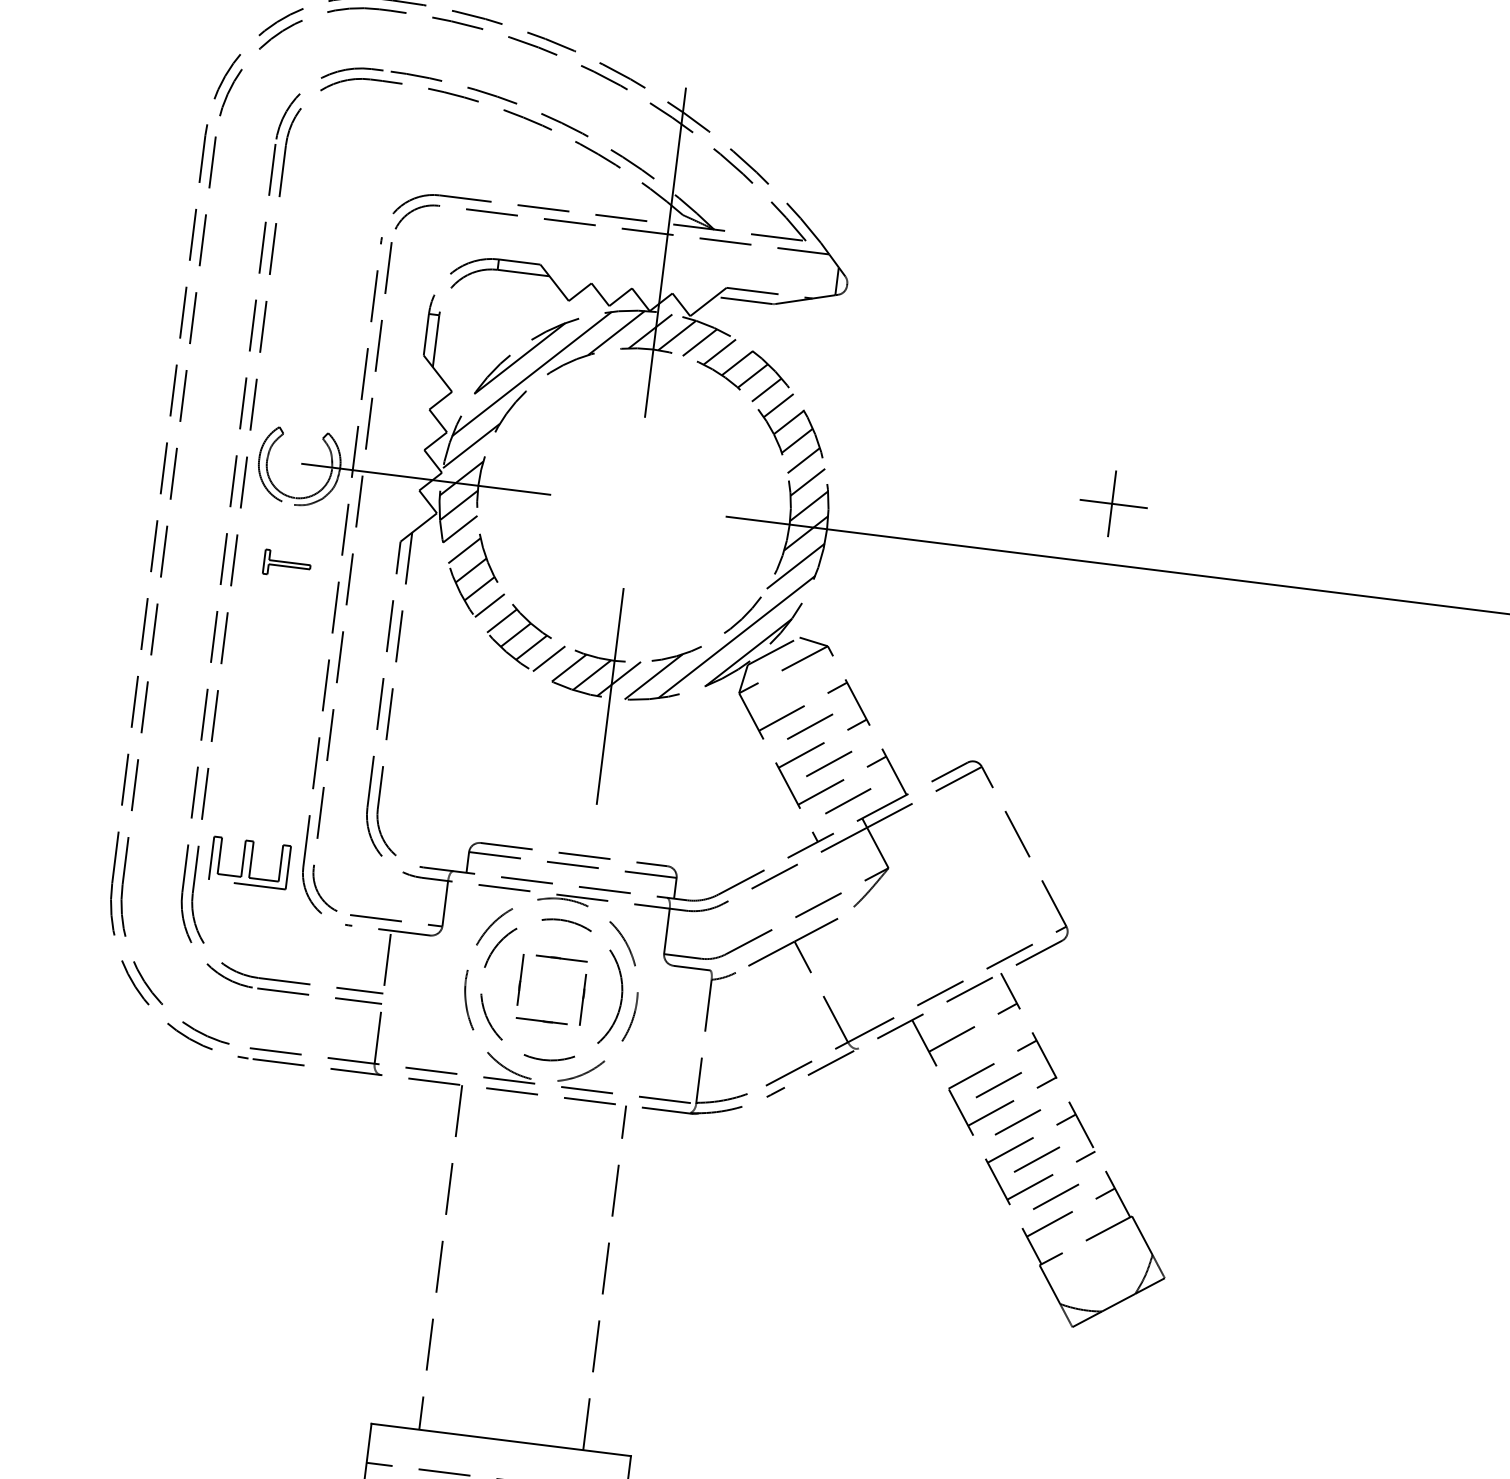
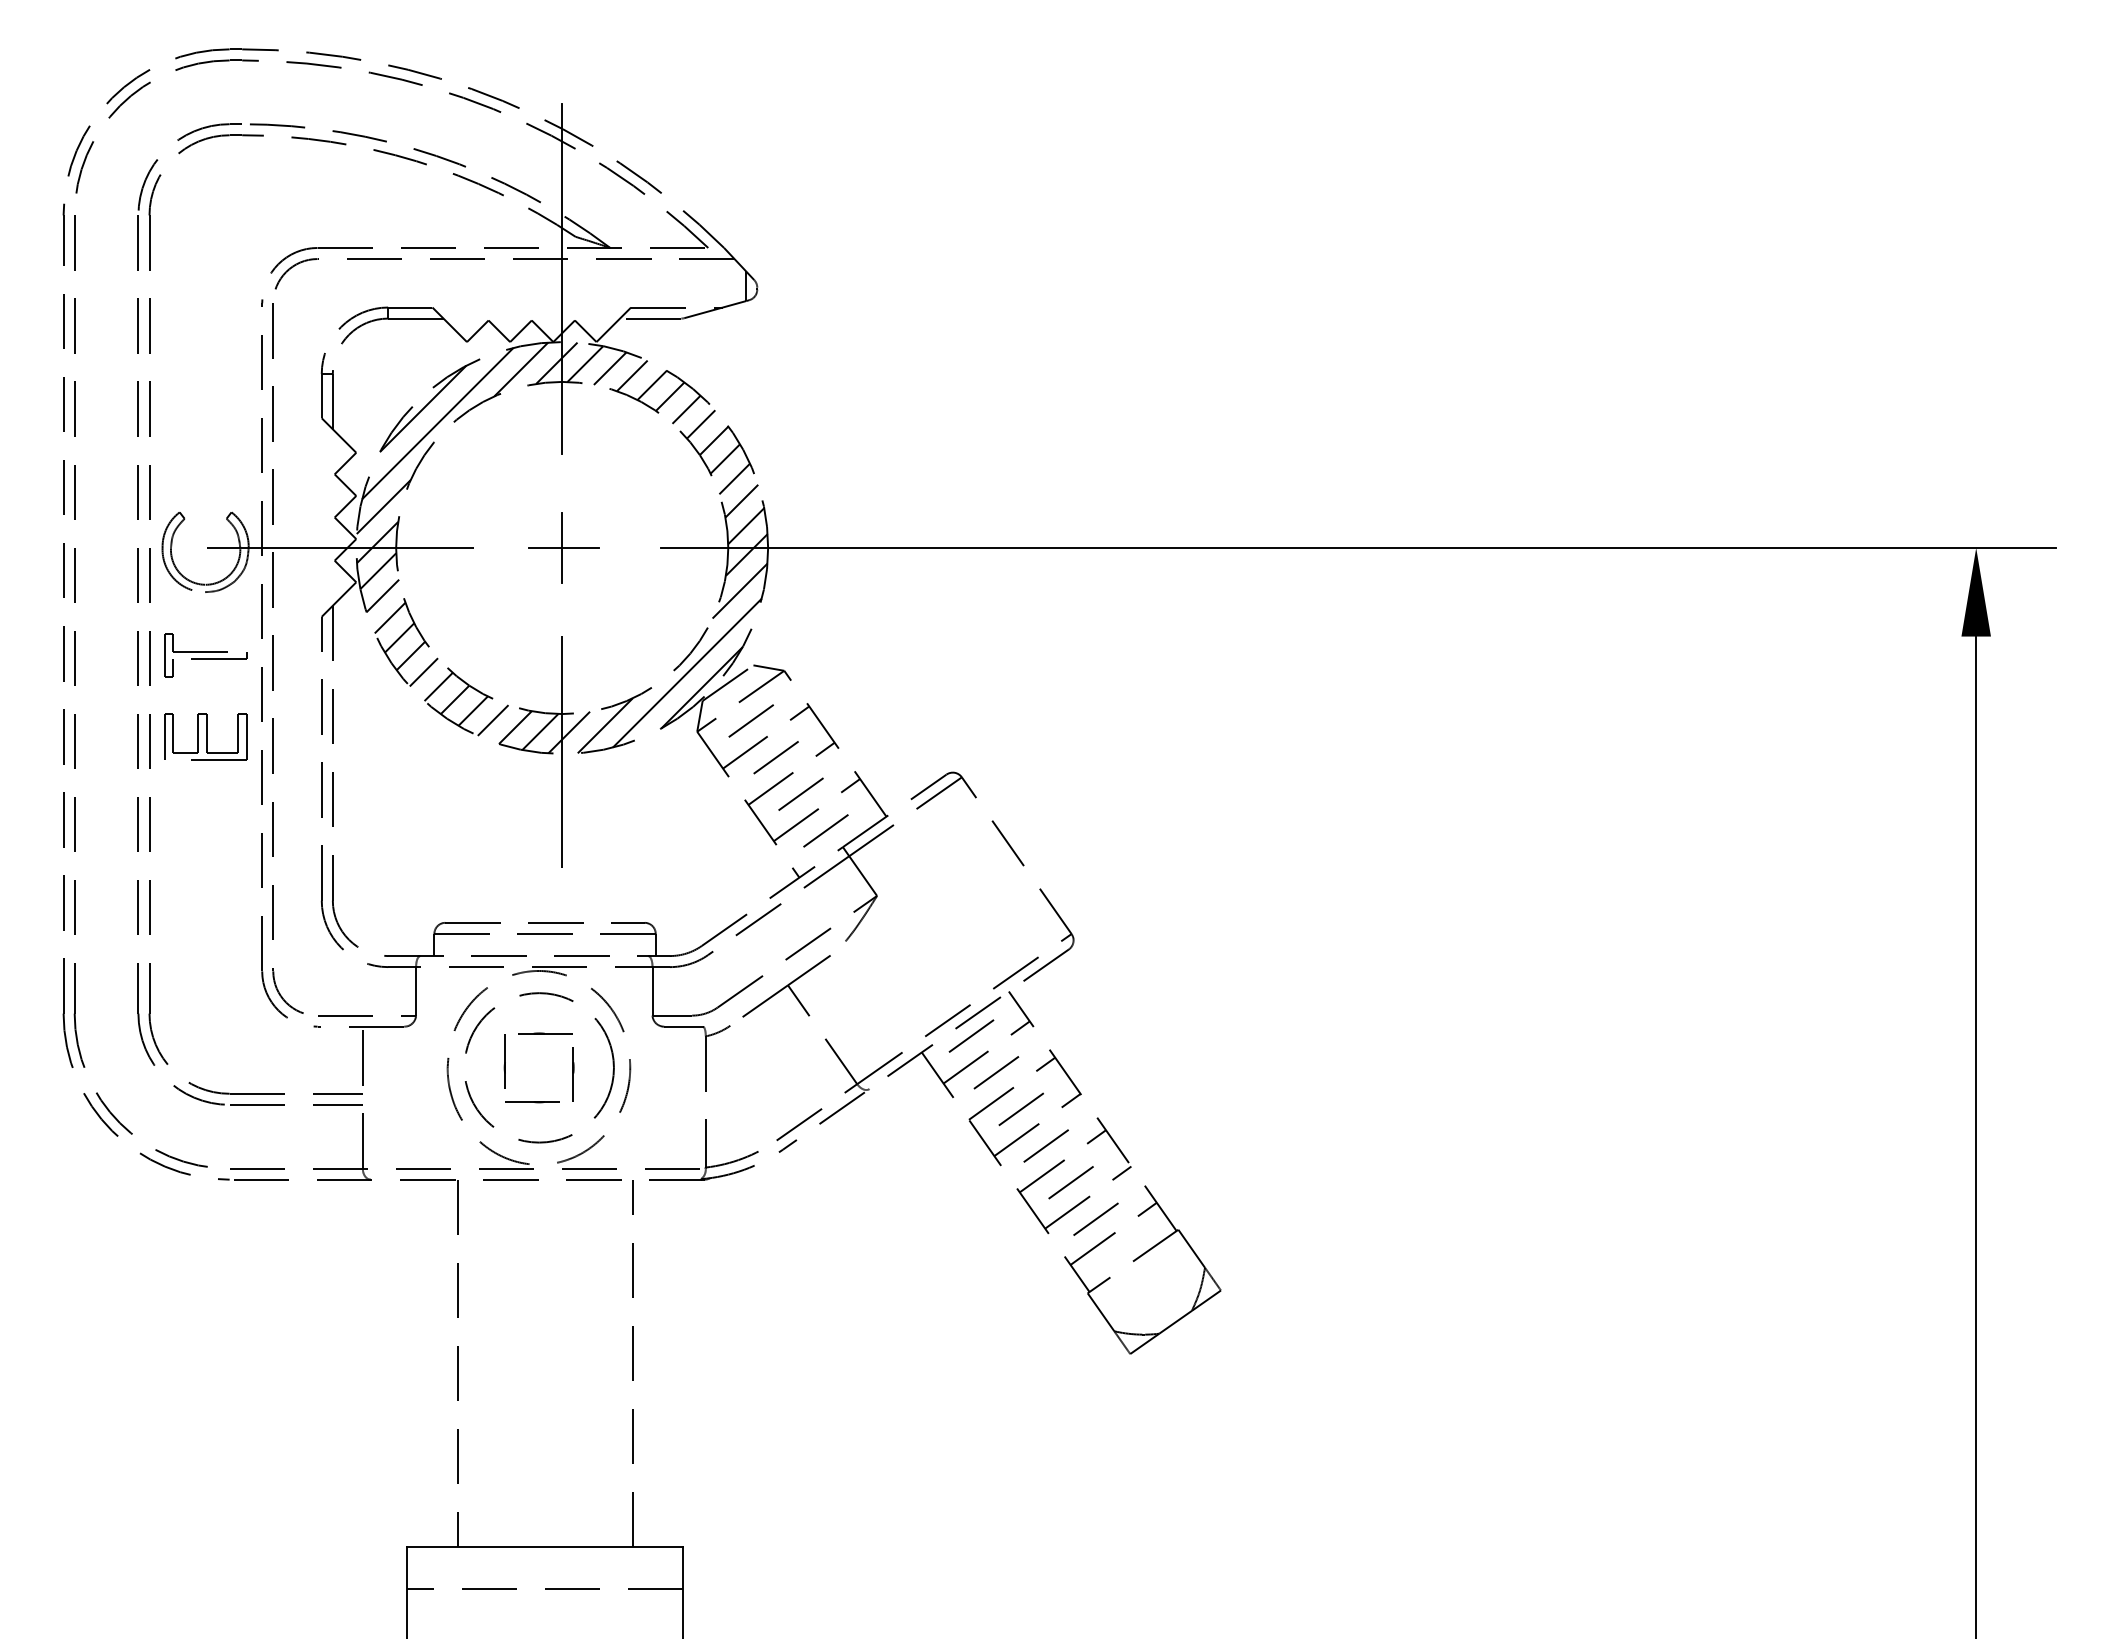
part: (1113, 503) -> (563, 547), moved
part: (287, 564) -> (205, 655), size x1.67
line: (793, 688) -> (753, 719), added
part: (249, 862) -> (205, 736), moved
line: (962, 1009) -> (973, 1034), added
line: (982, 1045) -> (998, 1070), added

